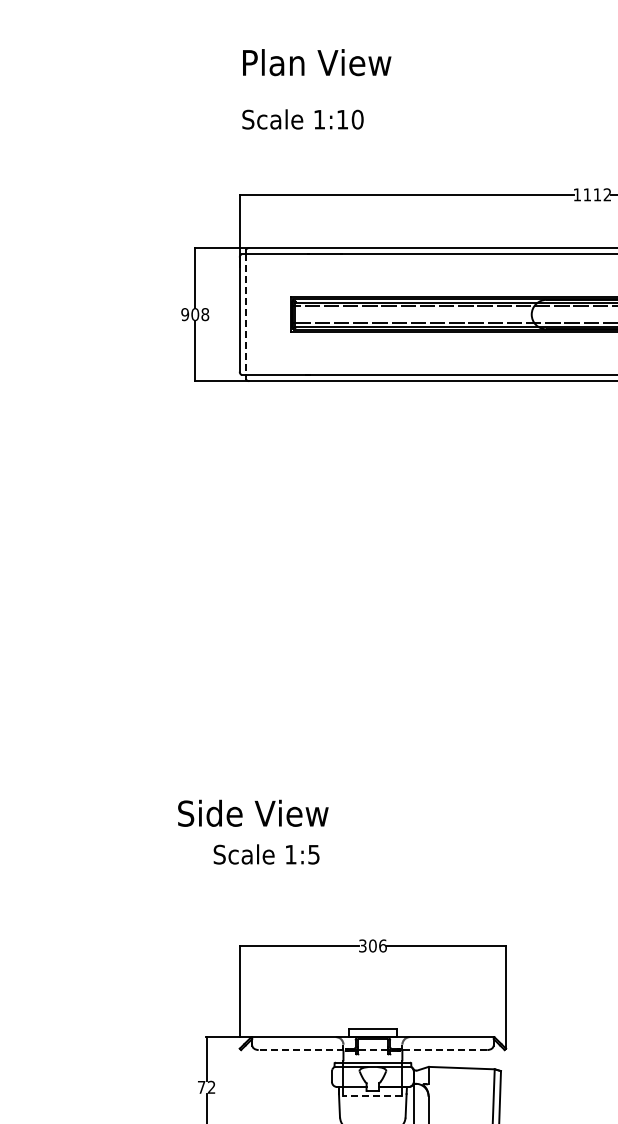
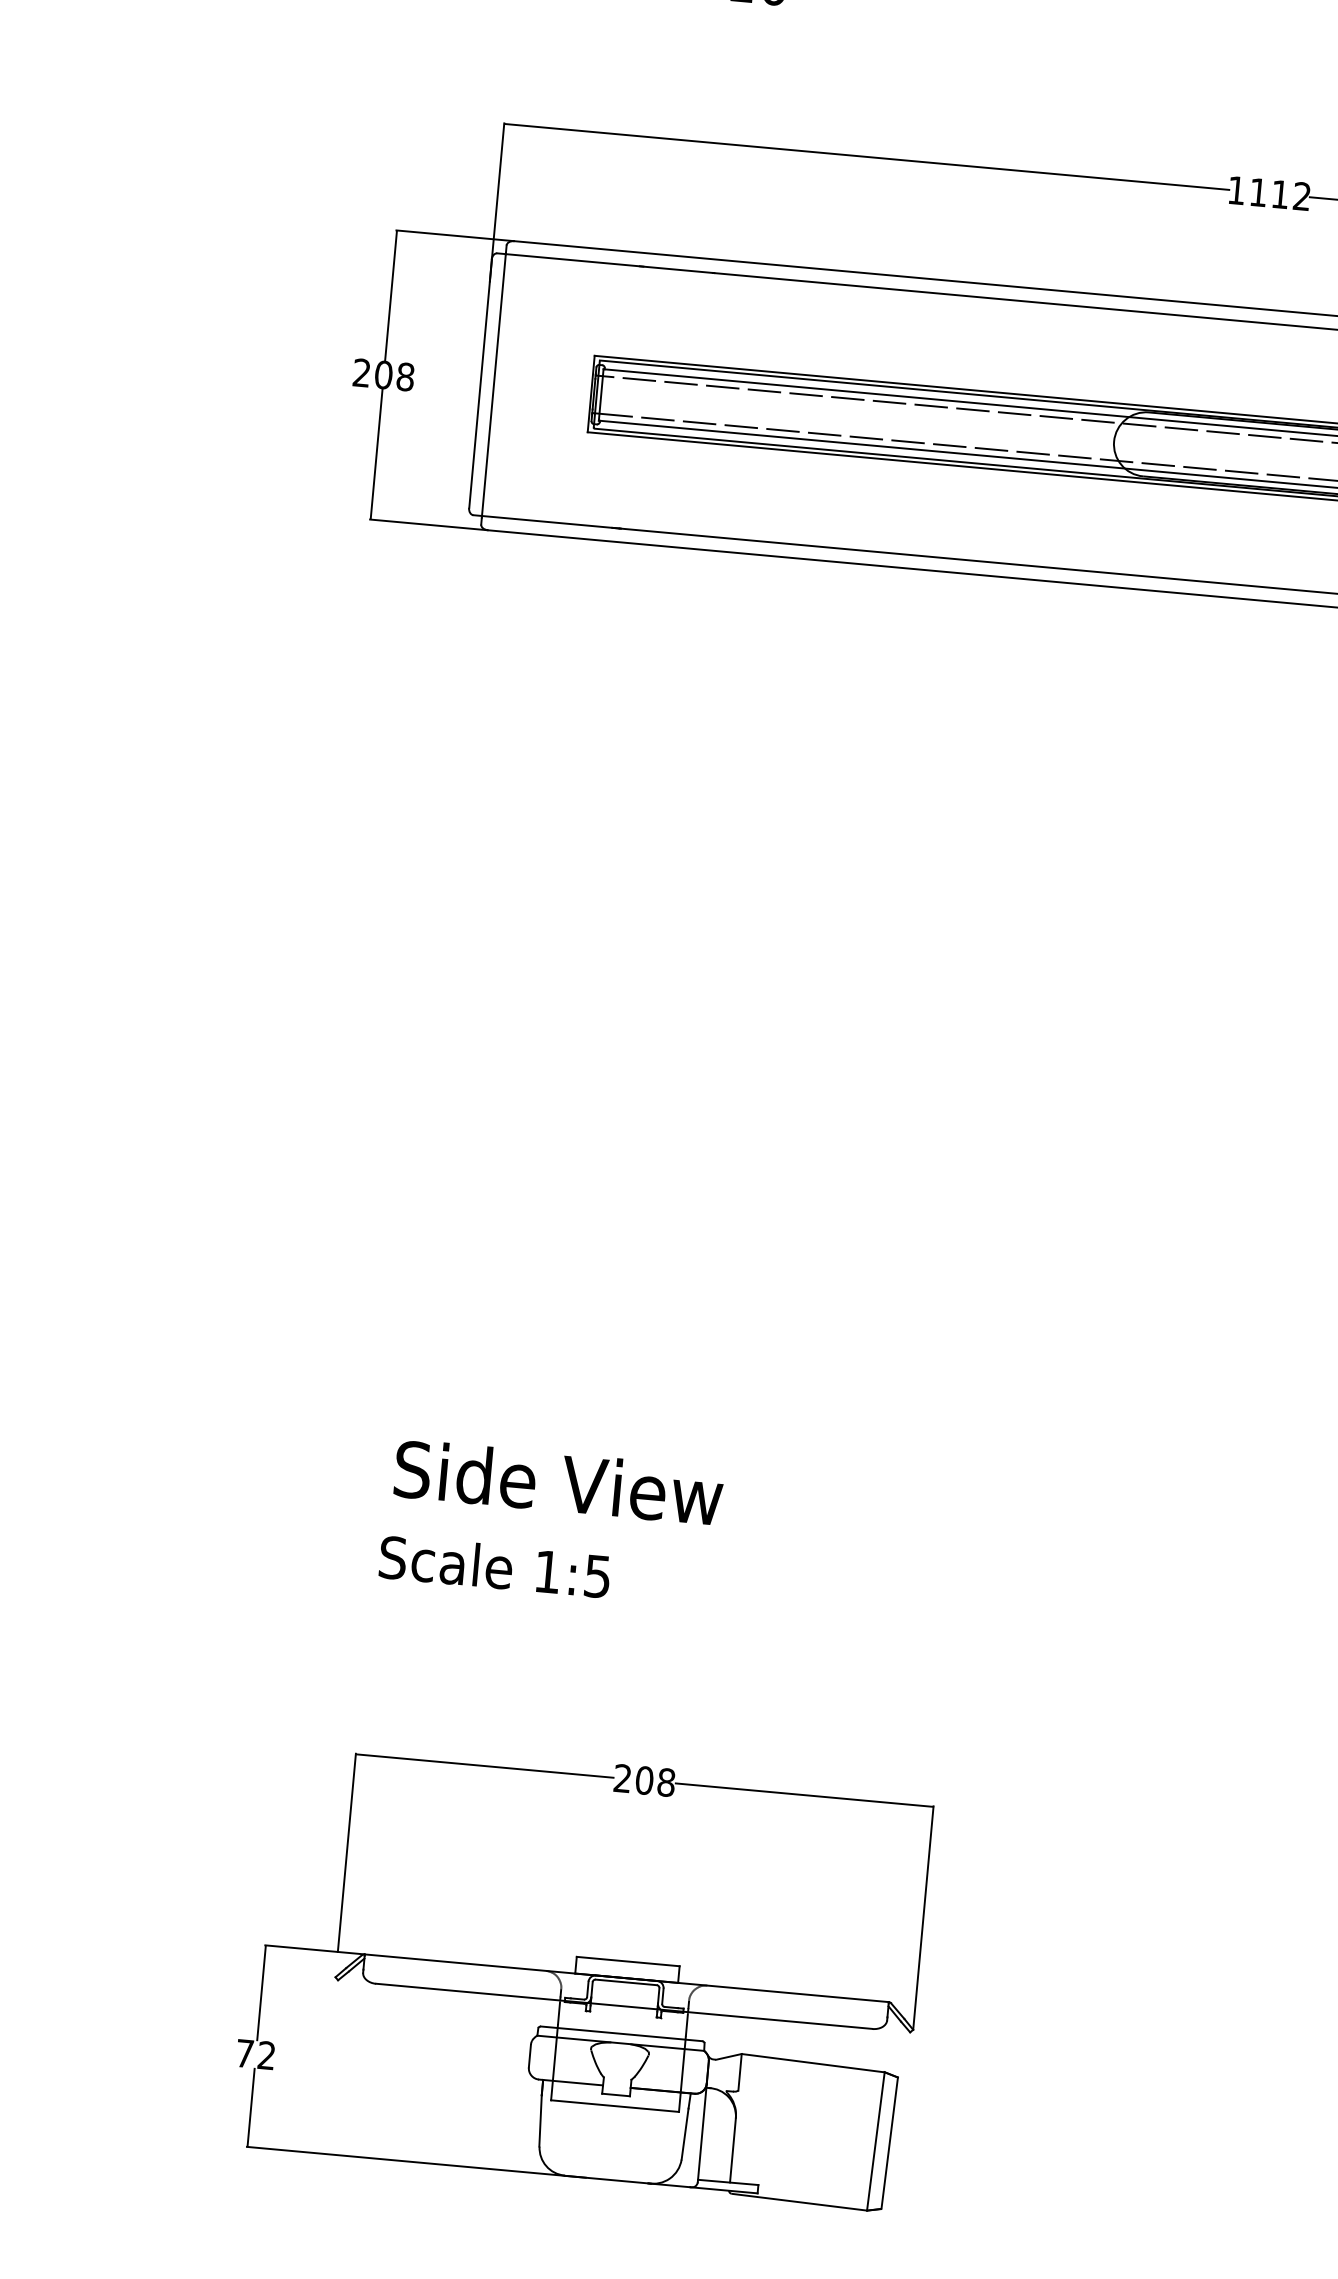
text: (185, 314) -> (362, 372), 908 -> 208
line: (246, 315) -> (494, 387), dashed -> solid
text: (253, 812) -> (559, 1480), moved
text: (266, 854) -> (494, 1566), moved
text: (372, 945) -> (643, 1779), 306 -> 208
line: (372, 1049) -> (623, 2005), dashed -> solid
line: (372, 1095) -> (614, 2105), dashed -> solid

